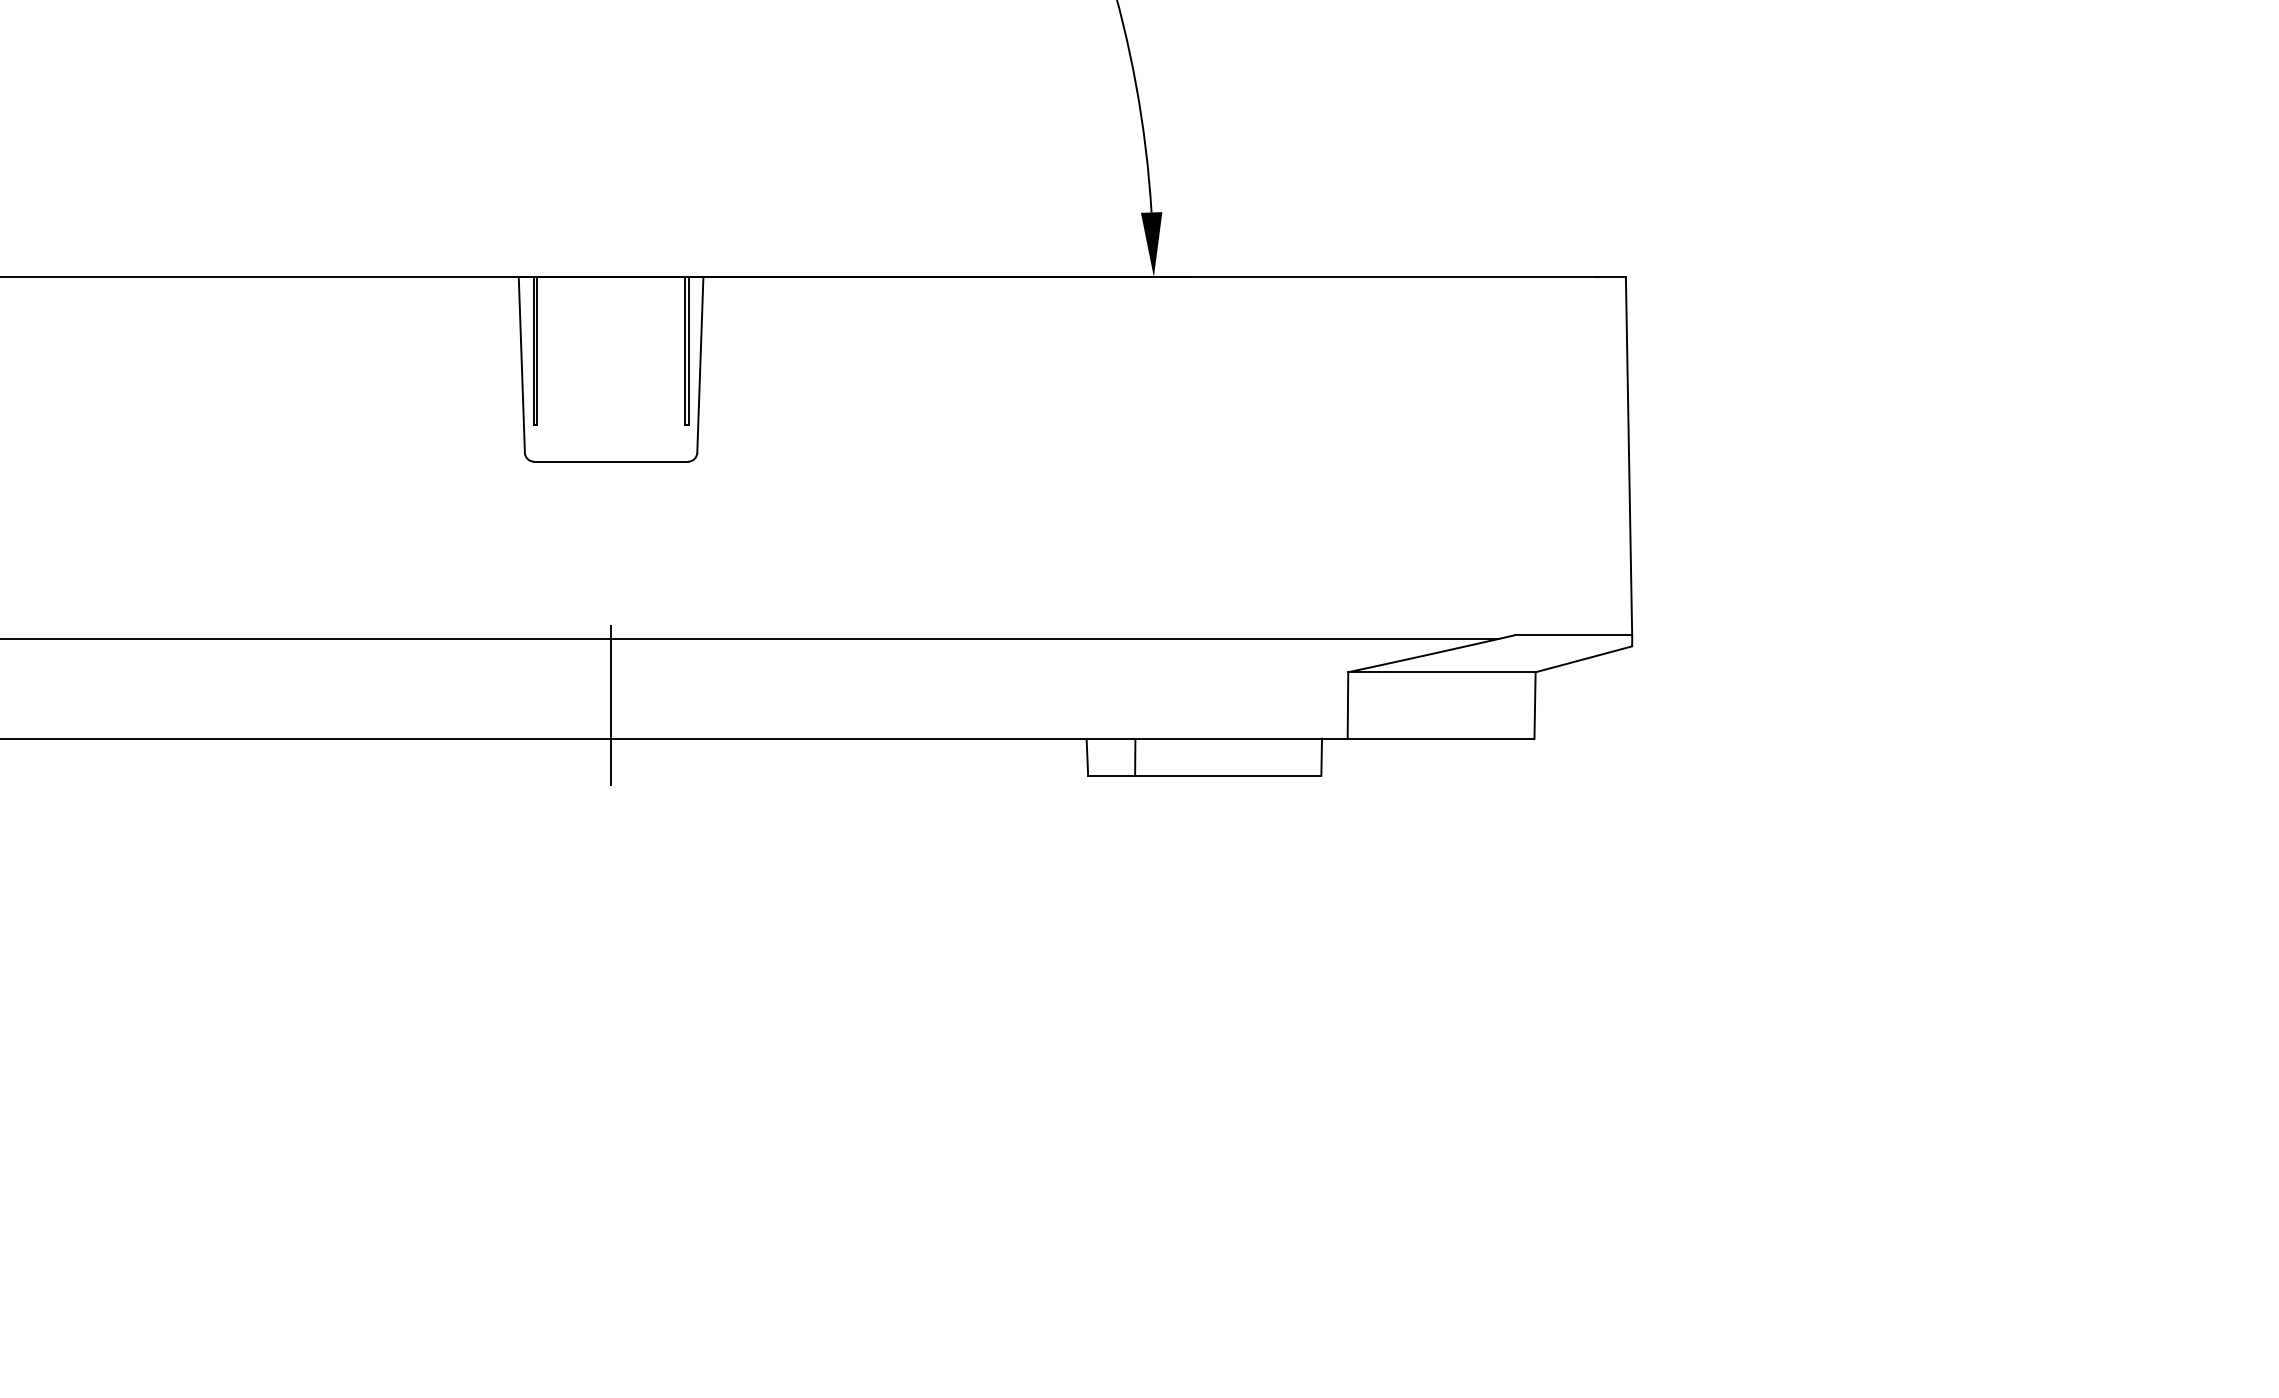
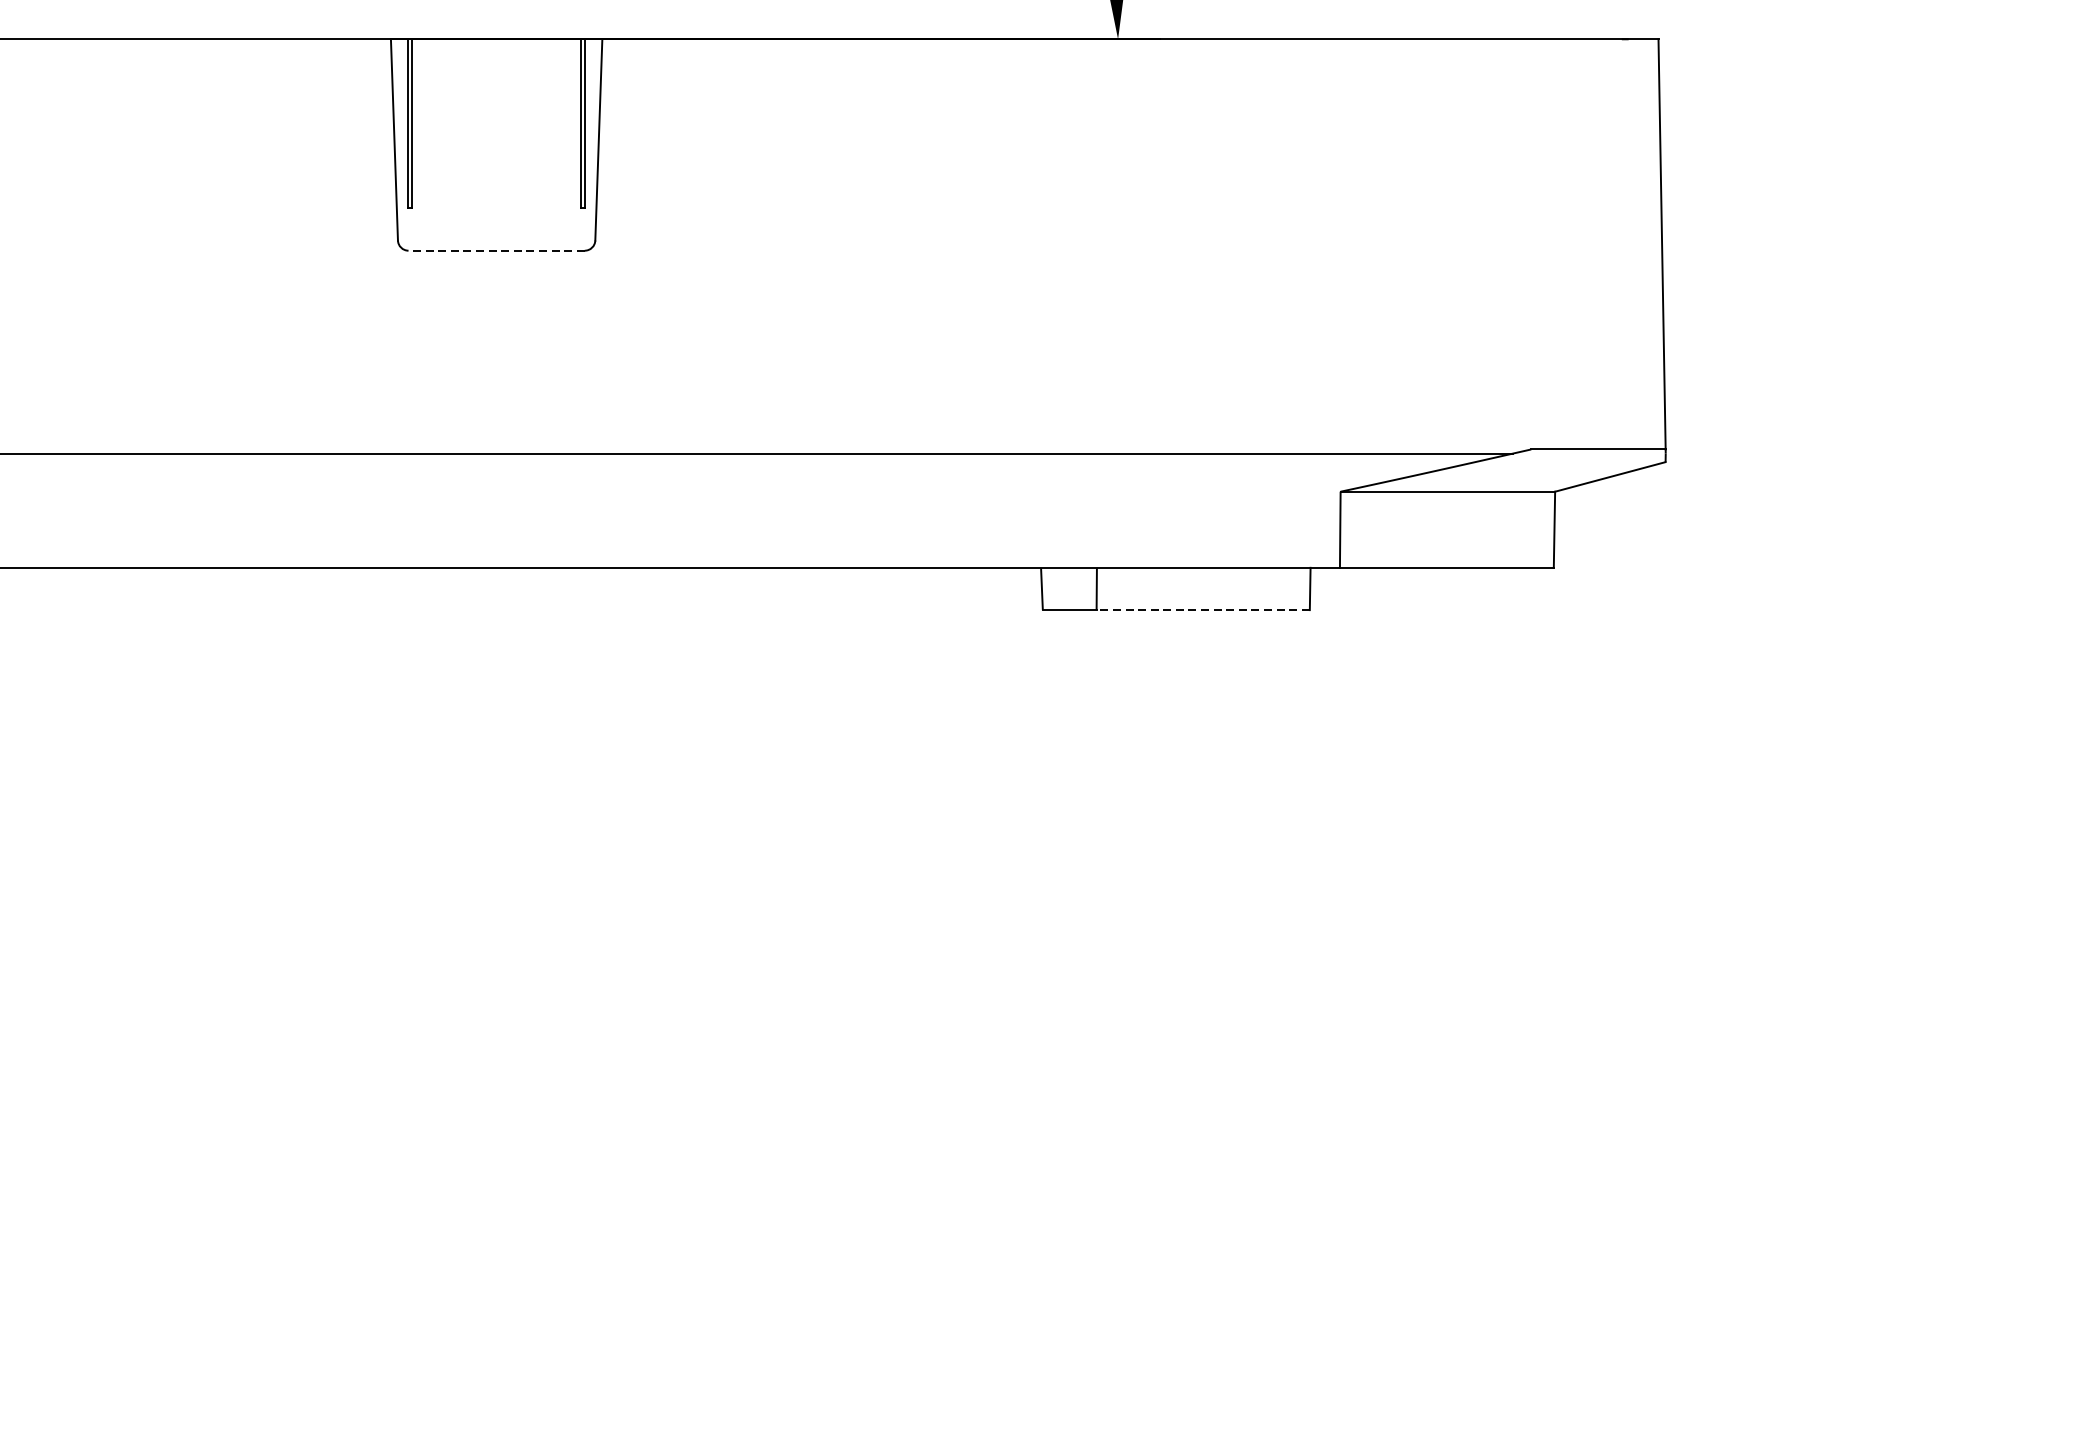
line: (611, 461) -> (497, 250), solid -> dashed
line: (611, 704) -> (497, 528), removed
line: (1227, 775) -> (1202, 609), solid -> dashed

